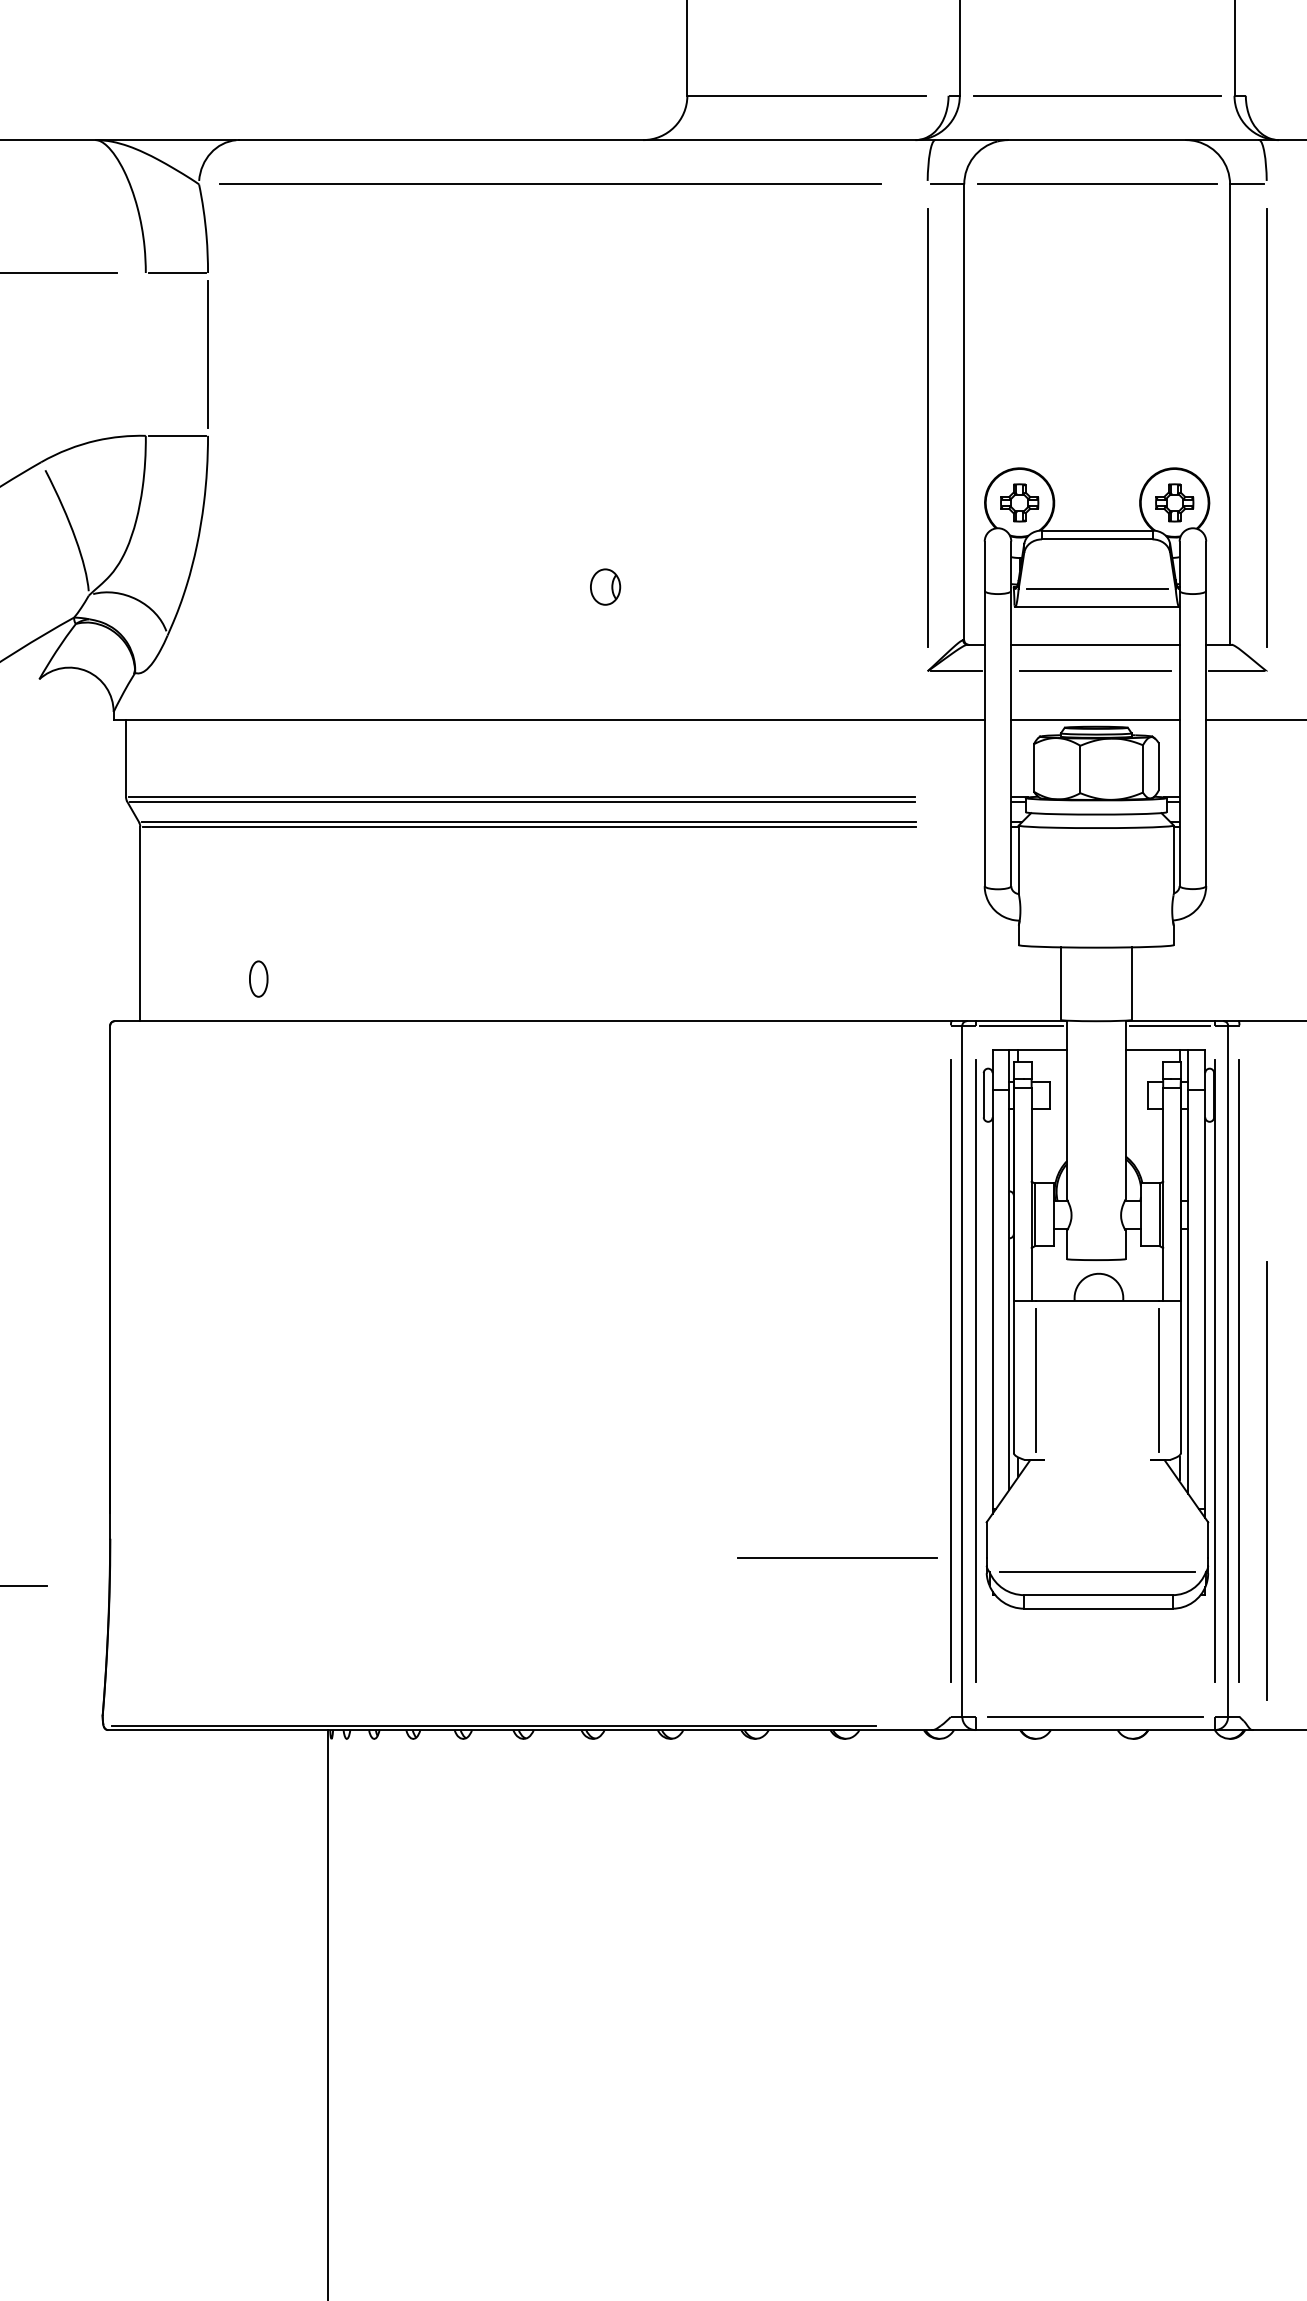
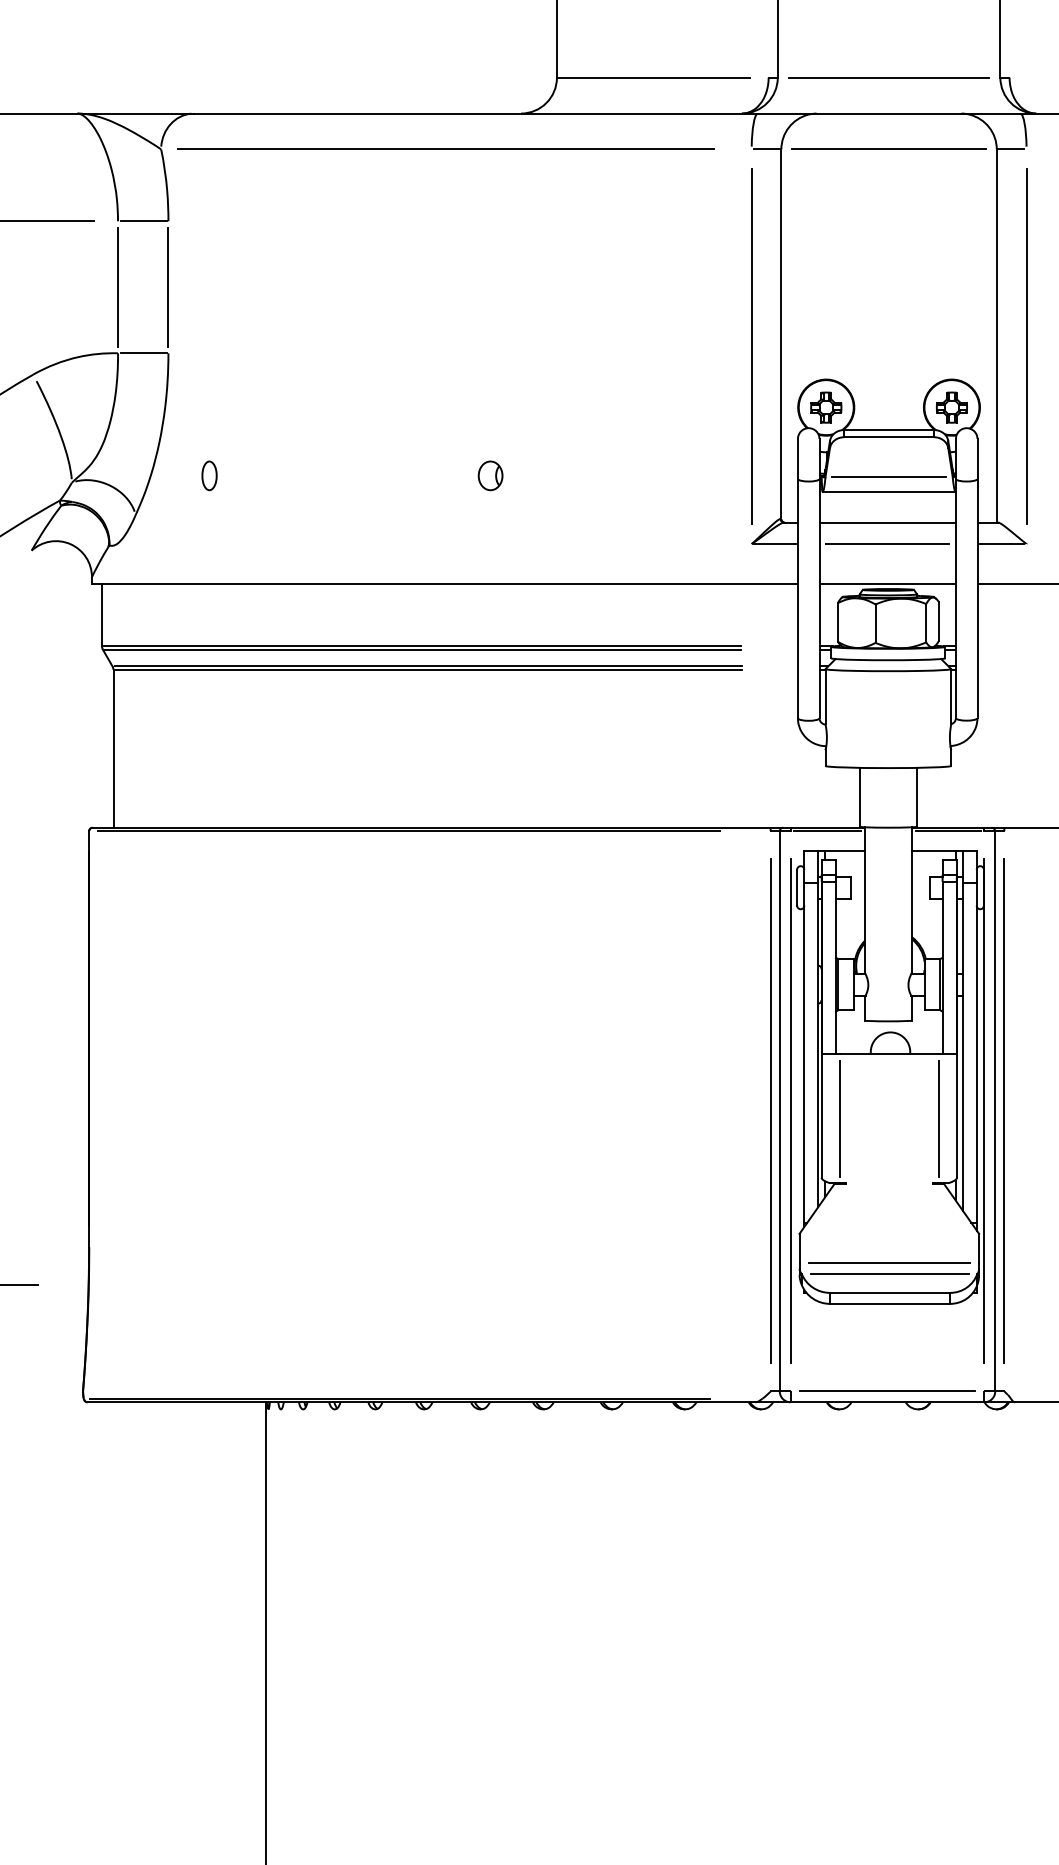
line: (145, 354) -> (117, 287), added
part: (258, 978) -> (209, 475), moved
line: (504, 1025) -> (408, 831), added
line: (1266, 1480) -> (1026, 1199), removed
line: (837, 1557) -> (889, 1262), moved

